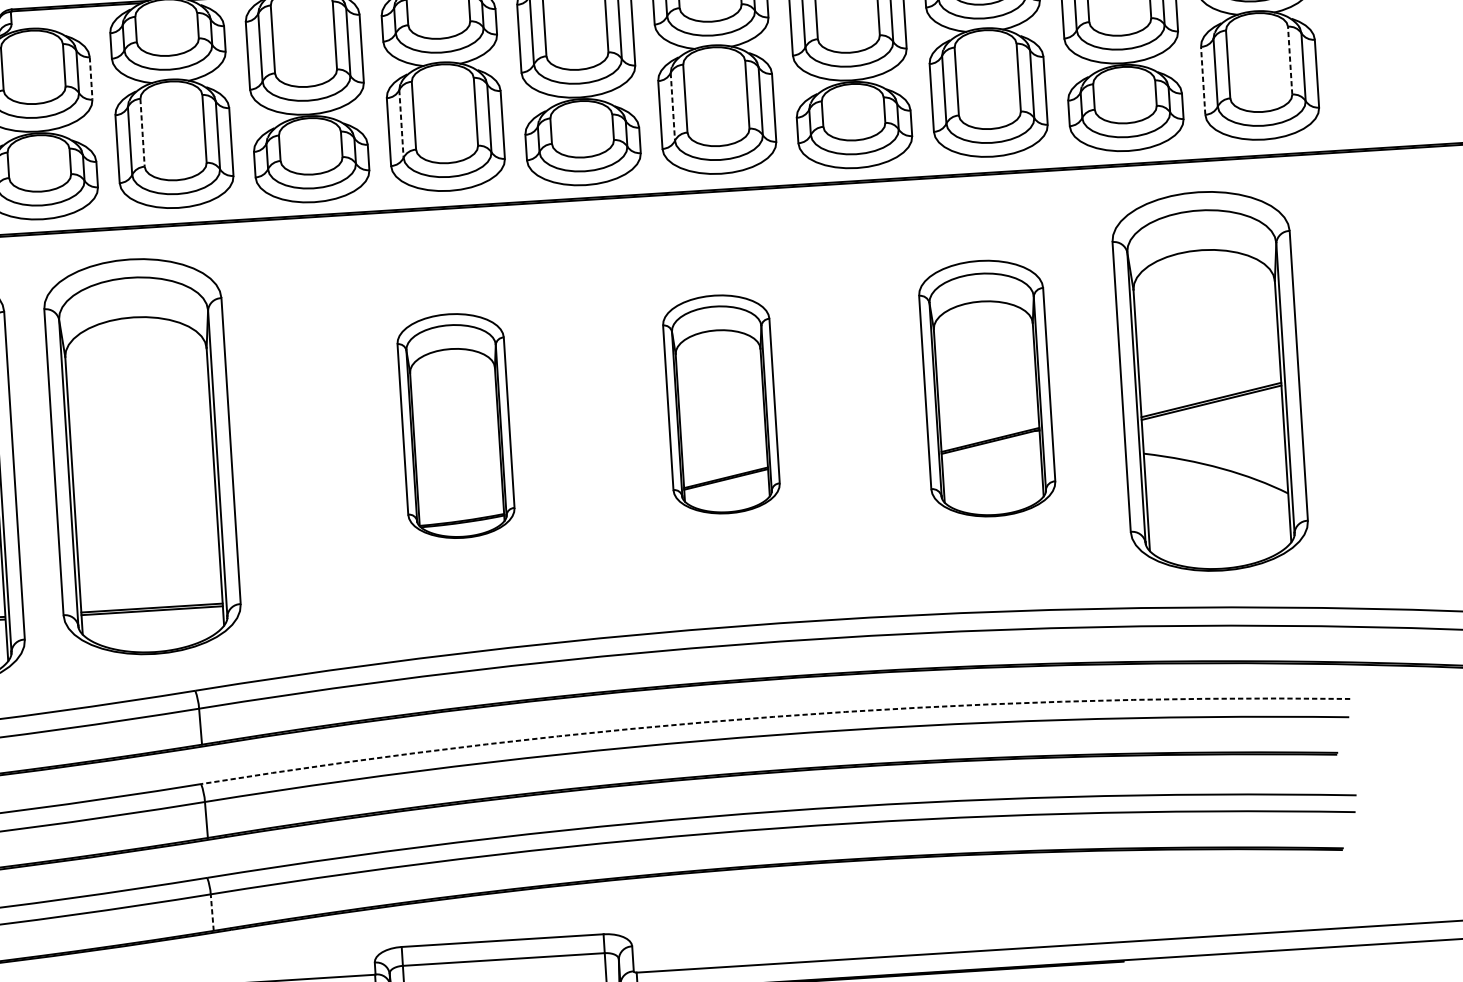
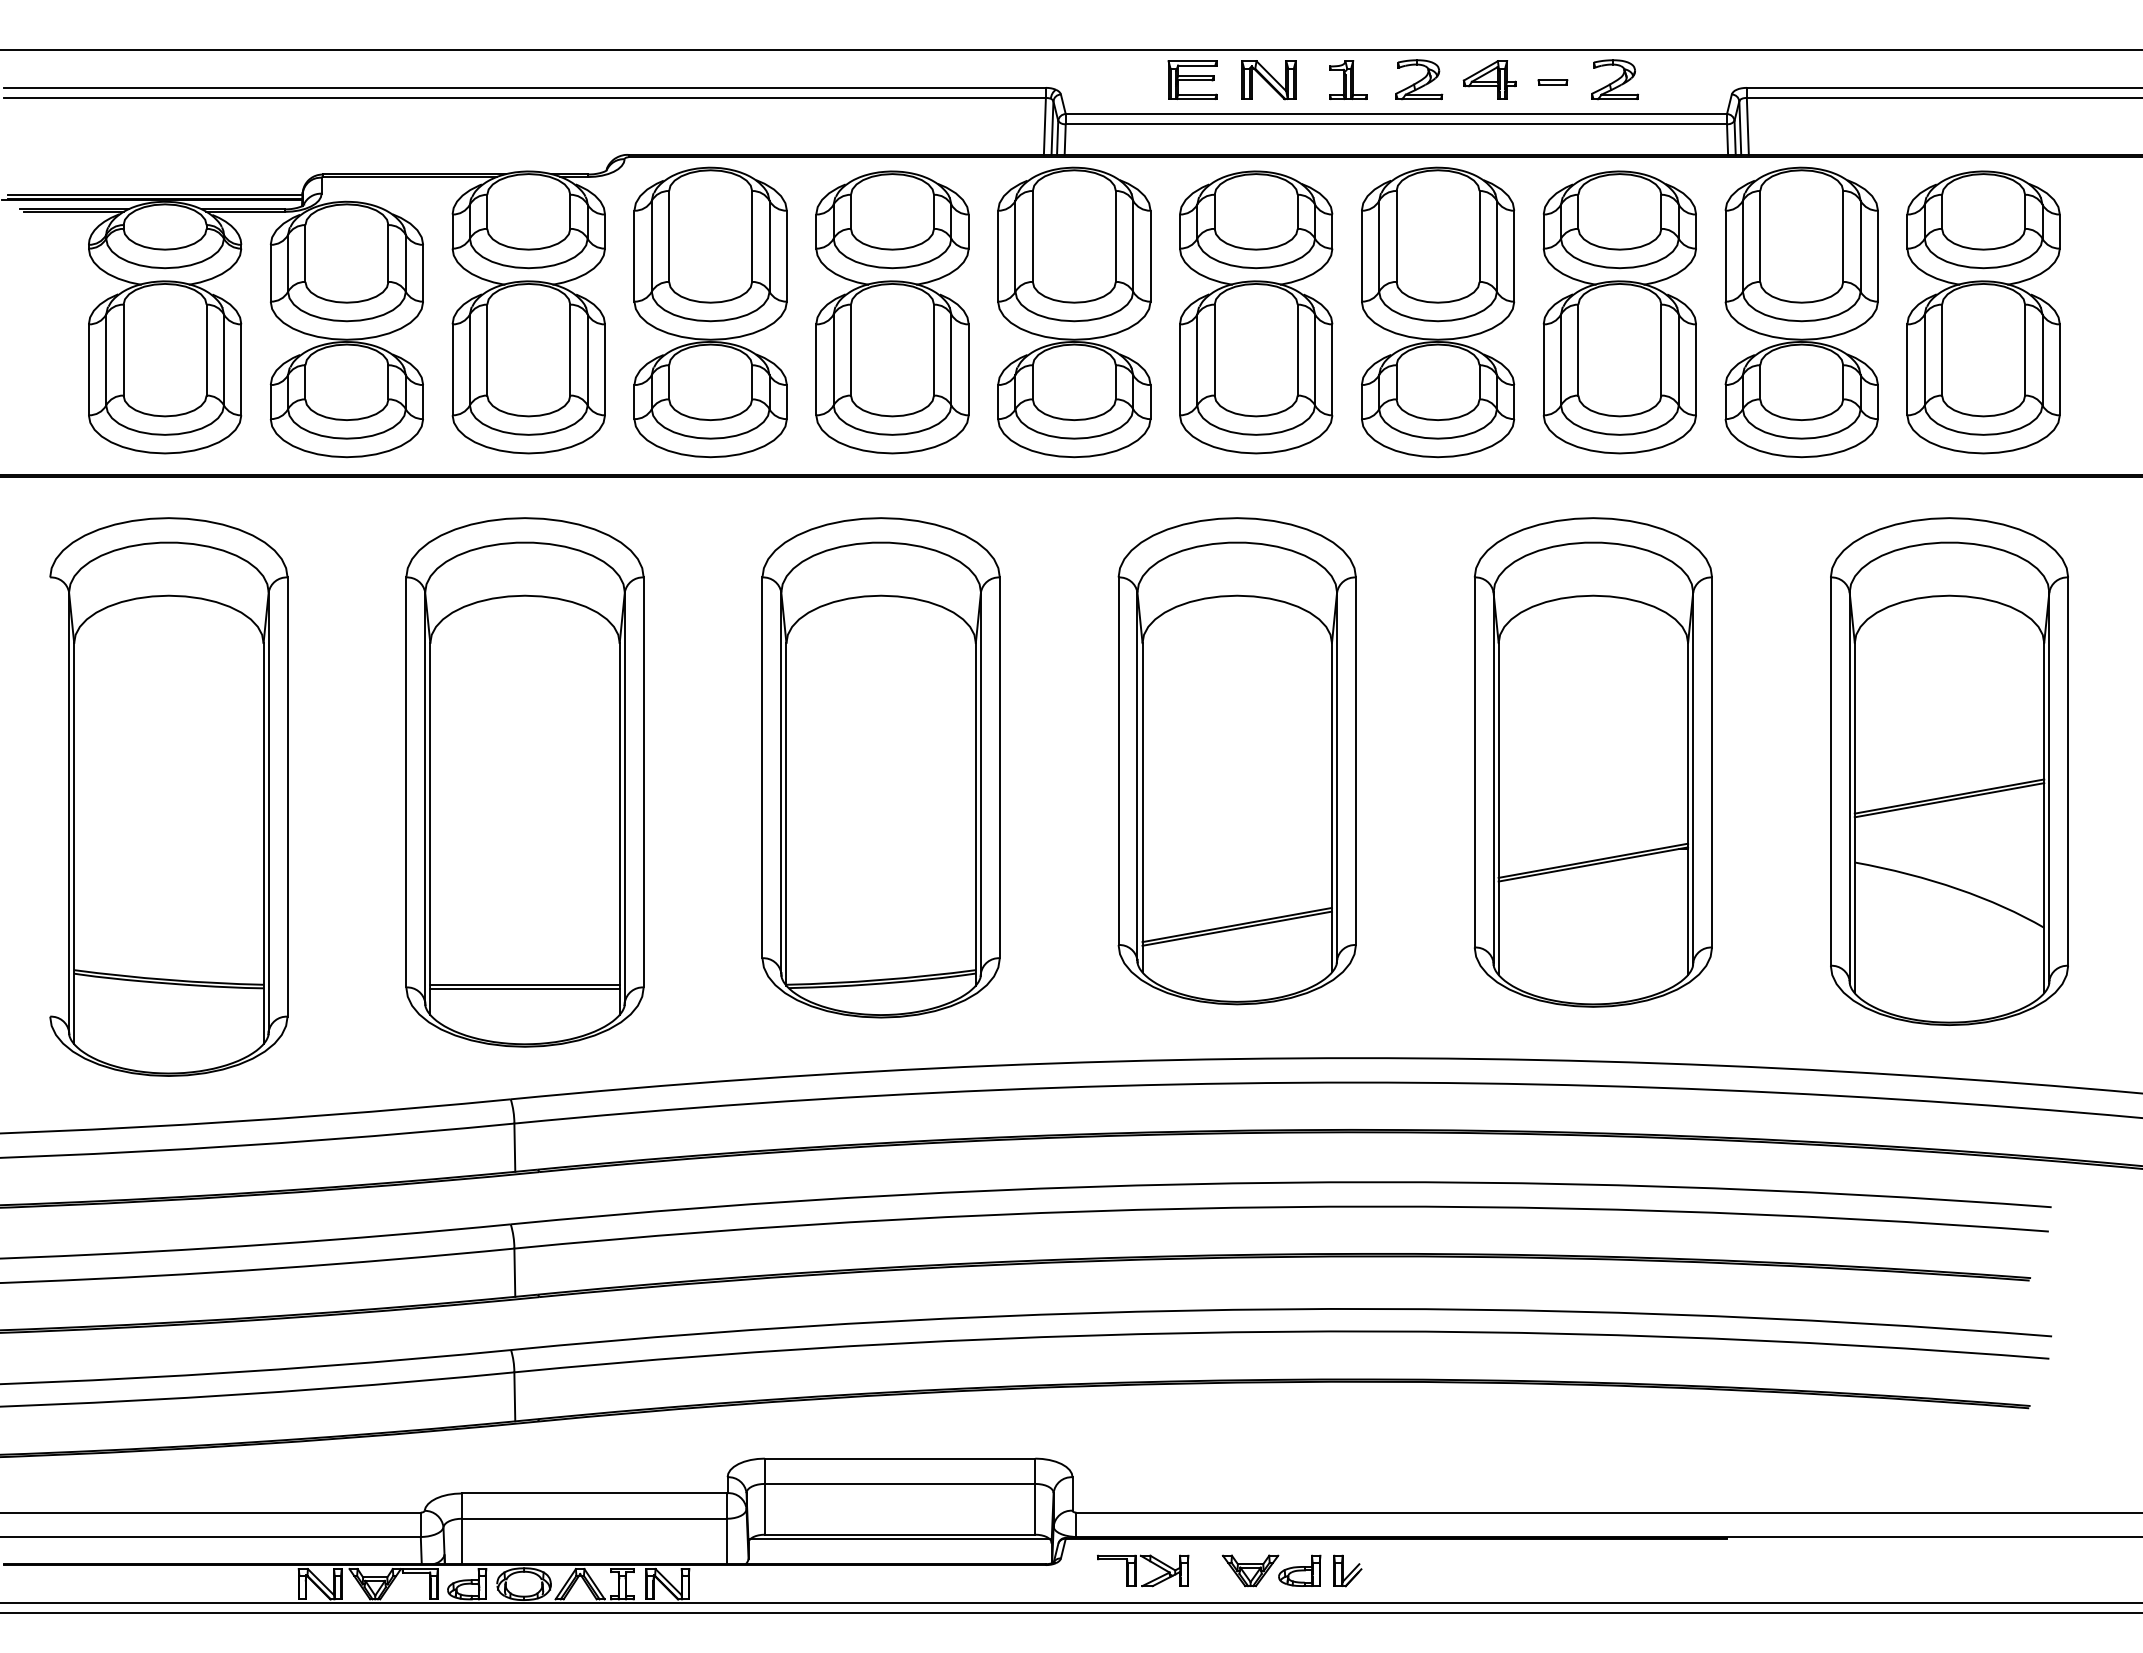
line: (1290, 60) -> (2025, 349), dashed -> solid
line: (91, 78) -> (423, 273), dashed -> solid
line: (1203, 80) -> (1907, 369), dashed -> solid
line: (673, 107) -> (1197, 360), dashed -> solid
line: (401, 124) -> (833, 360), dashed -> solid
line: (142, 133) -> (487, 350), dashed -> solid
part: (1210, 381) -> (1949, 771), moved
part: (986, 388) -> (1592, 762), size x1.43
part: (720, 404) -> (1236, 761), size x1.67
part: (455, 425) -> (880, 767), size x1.67
part: (142, 456) -> (524, 782), moved
arc: (773, 716) -> (1280, 1182), dashed -> solid
line: (212, 912) -> (514, 1396), dashed -> solid

